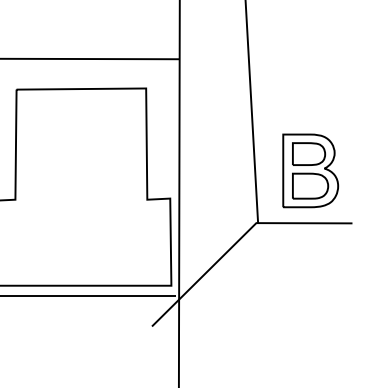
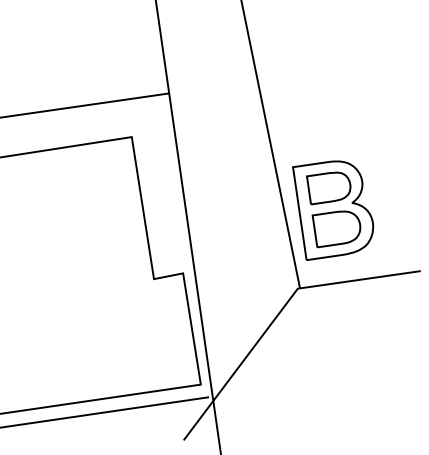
part: (310, 170) -> (334, 208), moved

